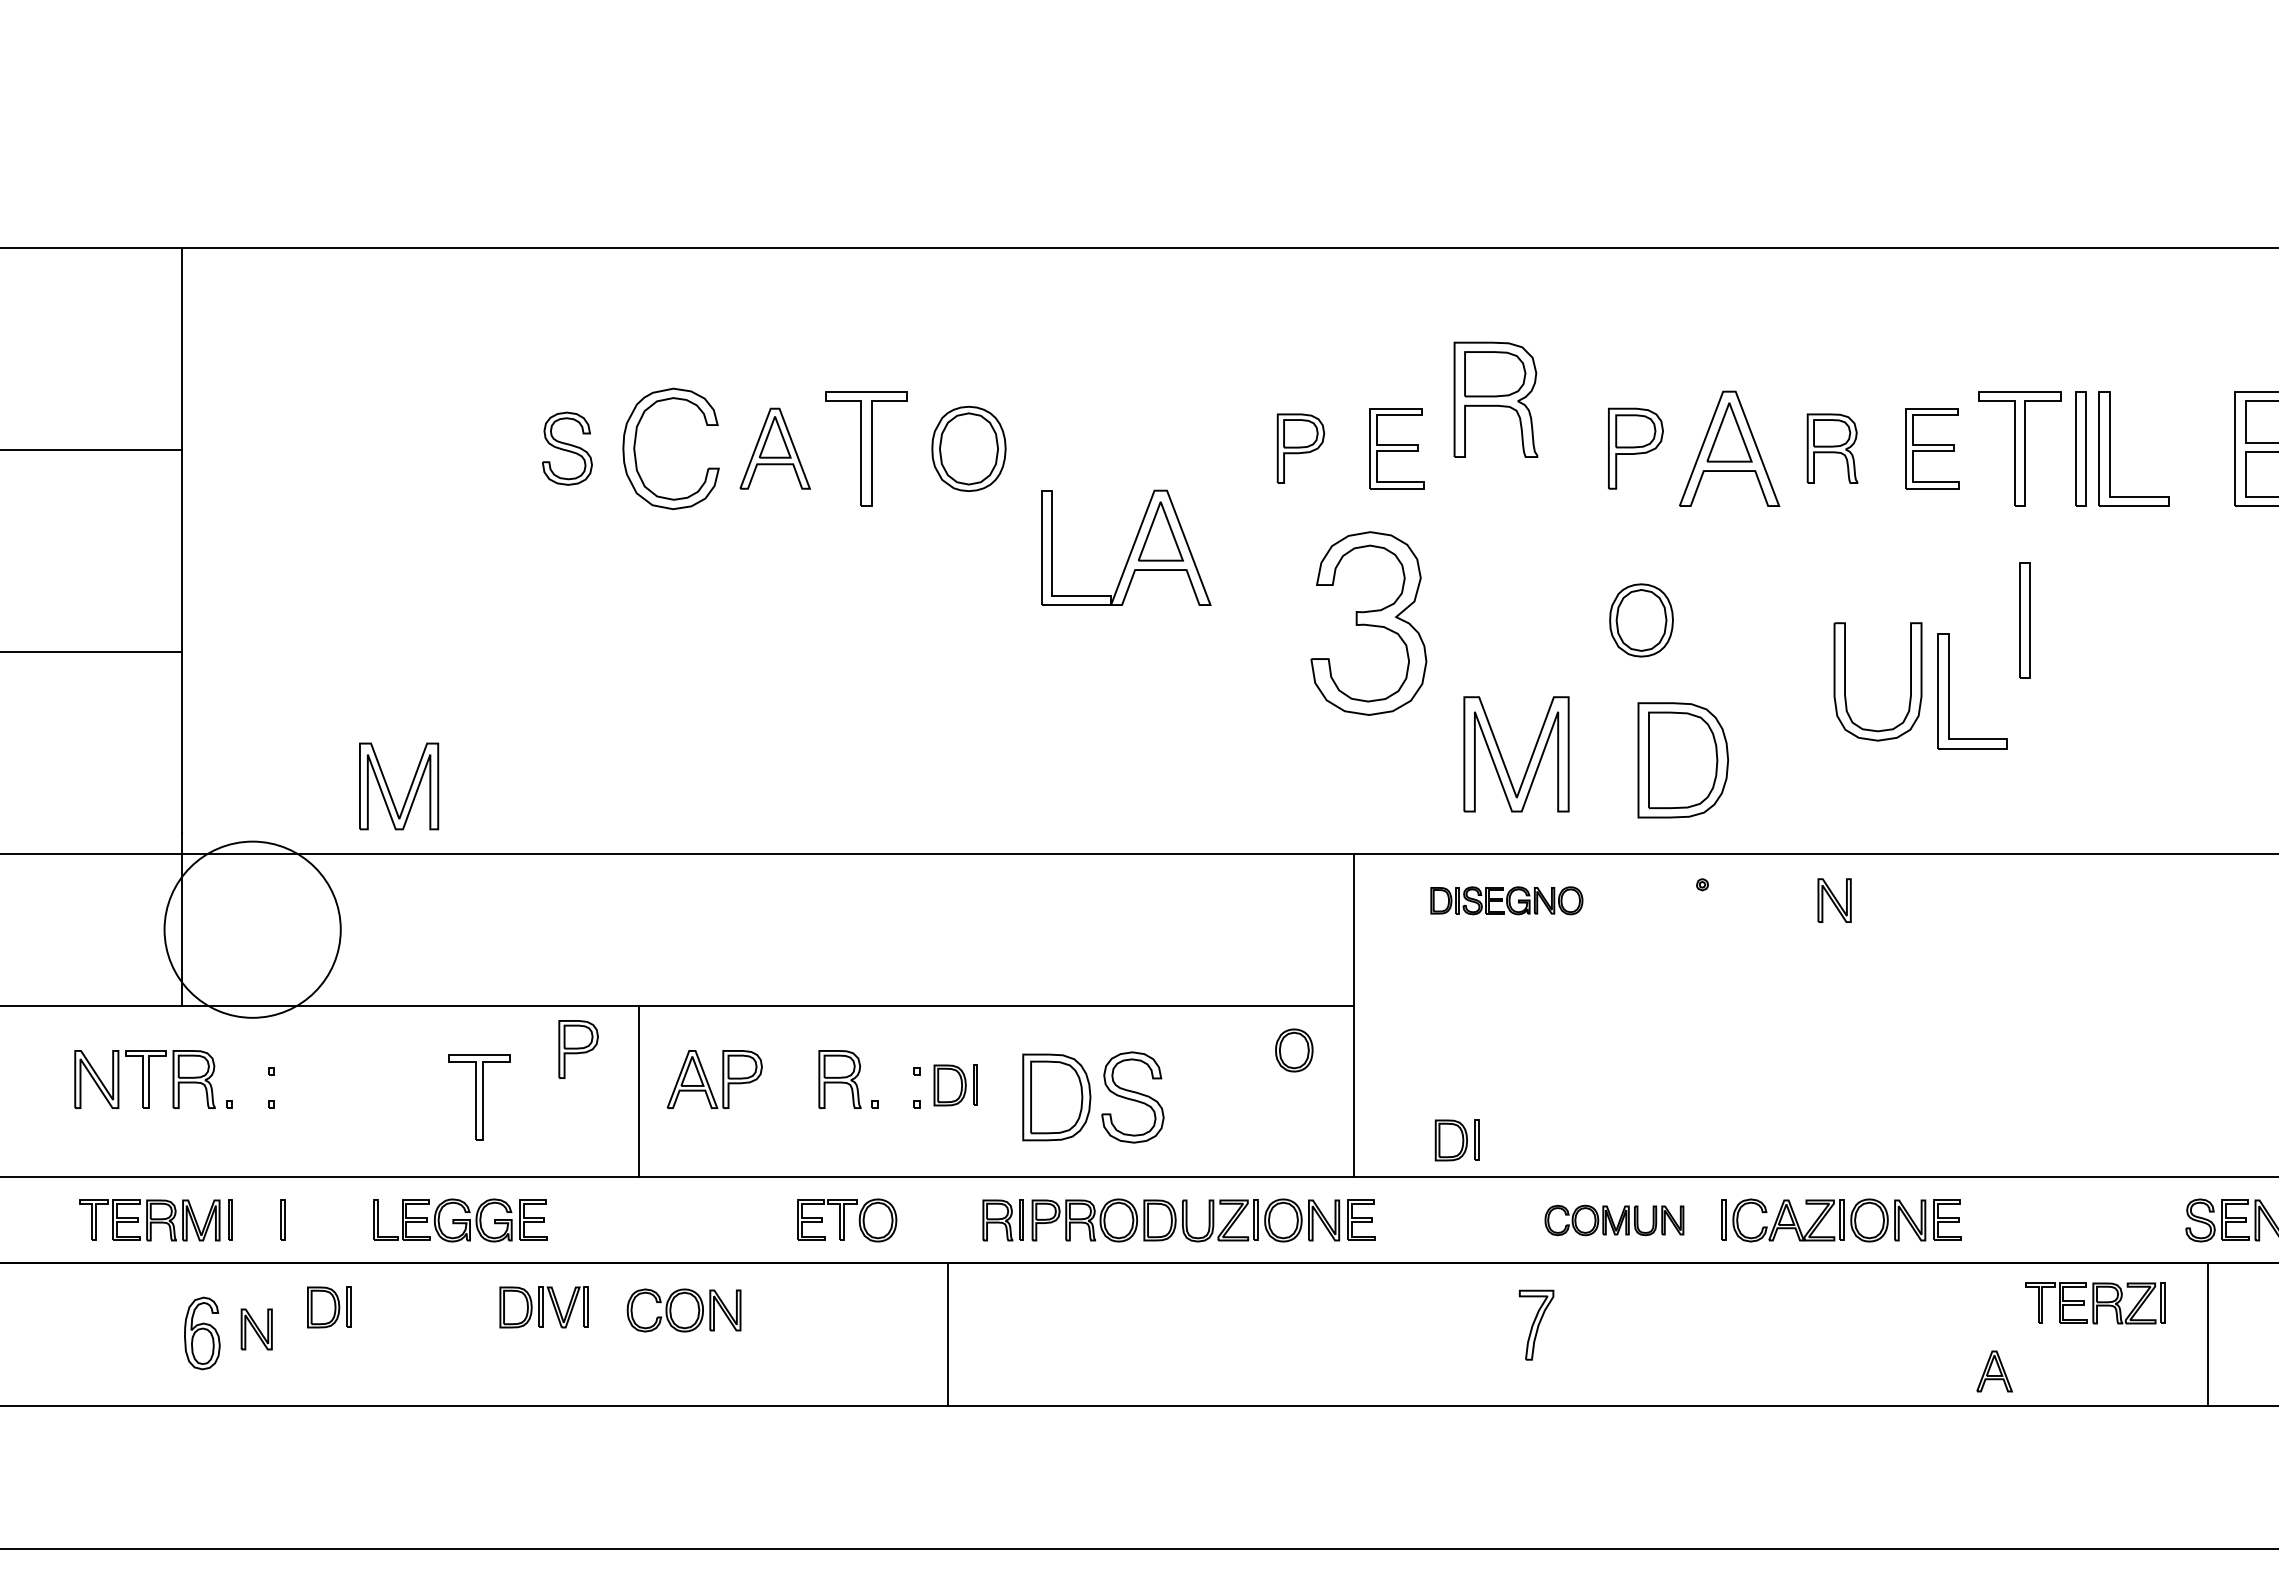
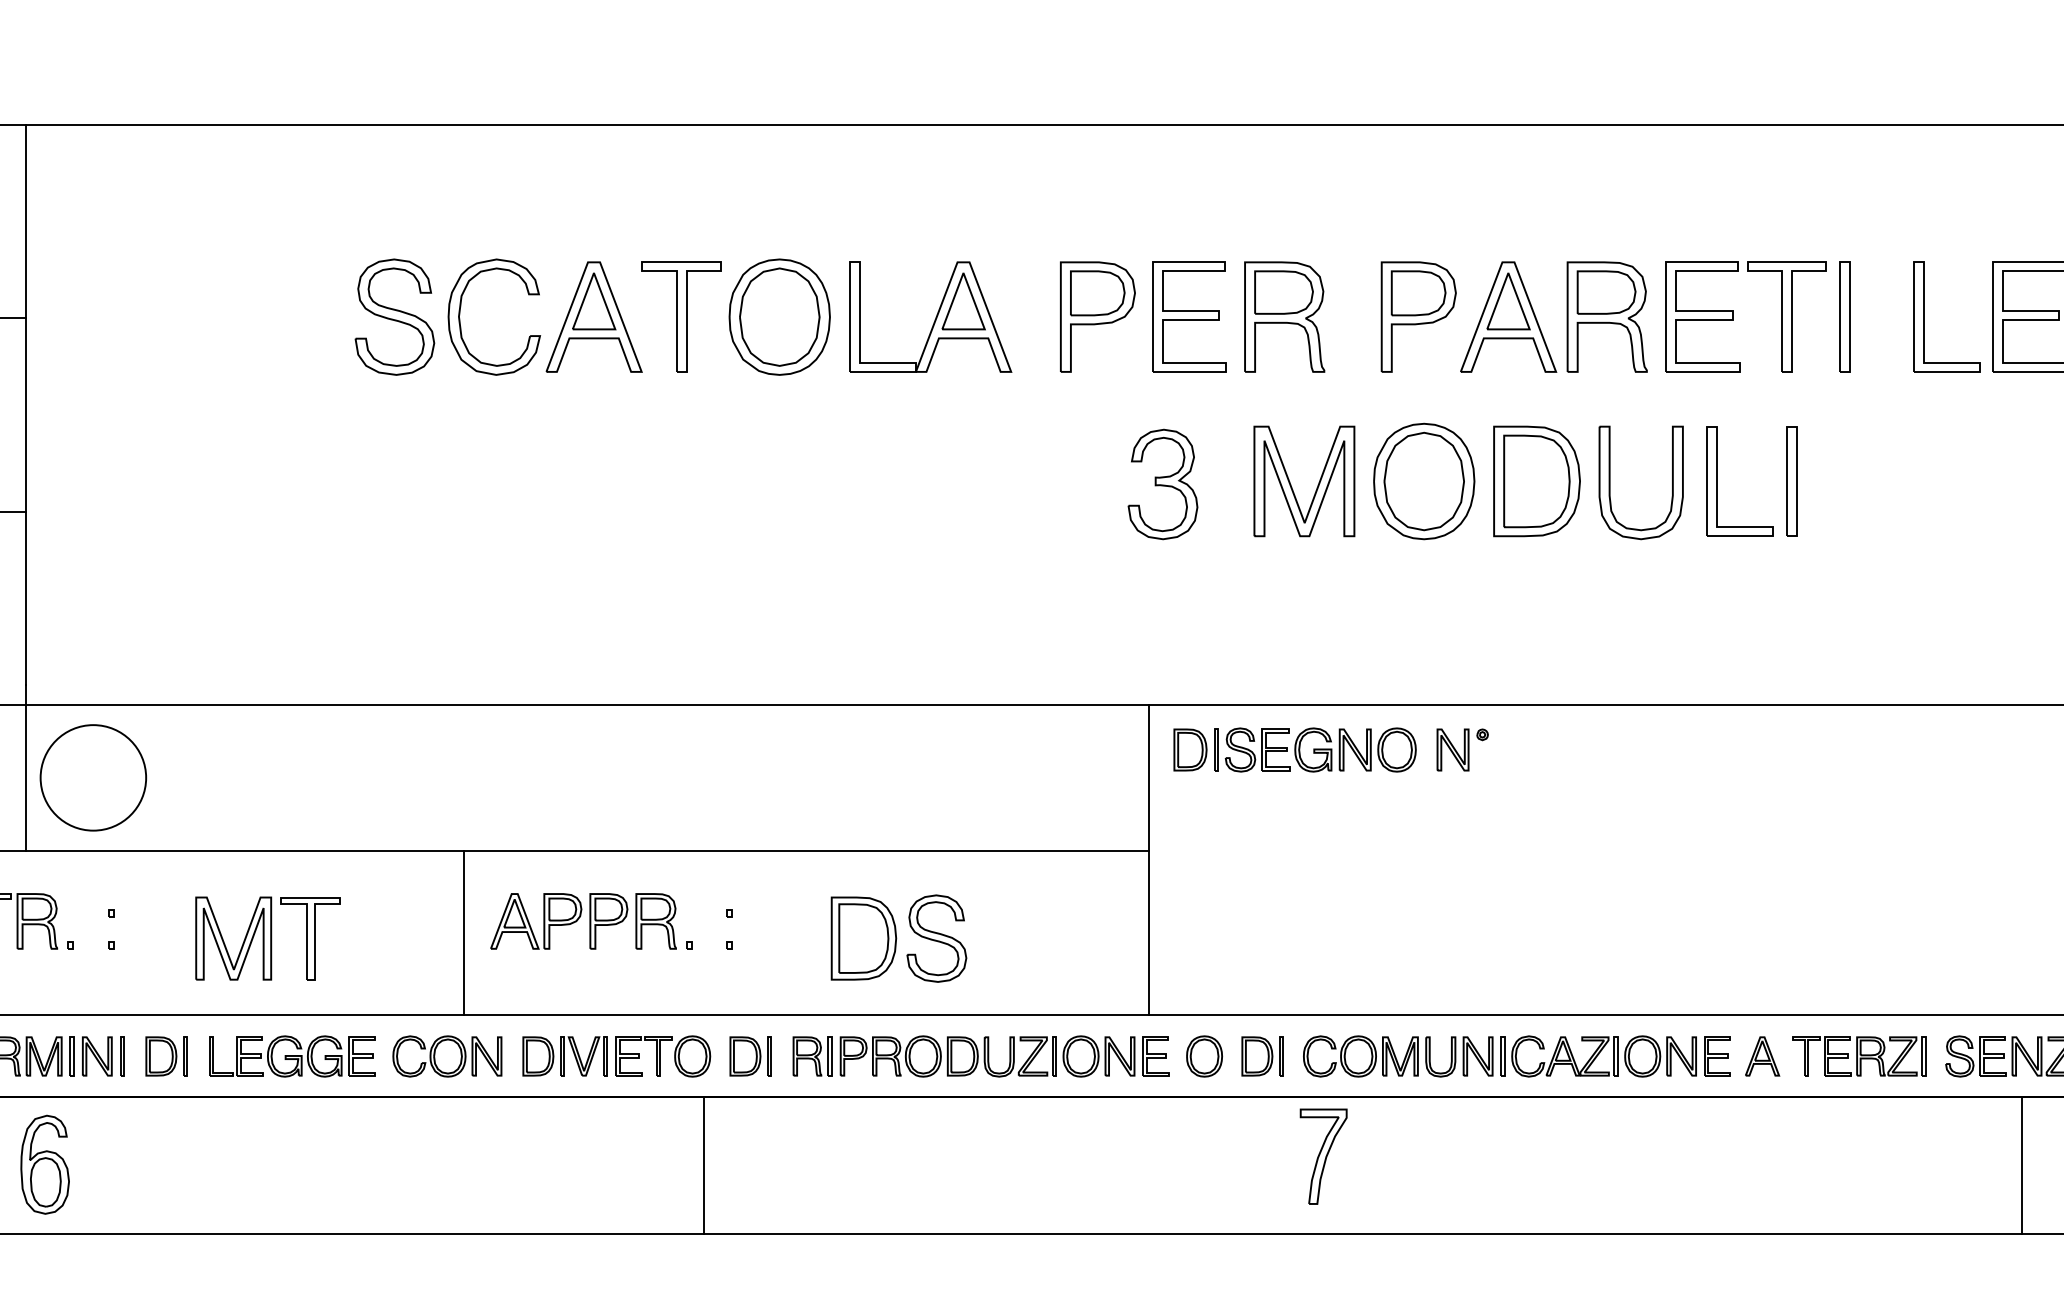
part: (1495, 399) -> (1284, 316), moved
part: (567, 448) -> (395, 316), size x1.67
part: (774, 448) -> (593, 316), size x1.43
part: (968, 448) -> (779, 316), size x1.43
part: (1300, 448) -> (1097, 316), size x1.67
part: (1396, 448) -> (1189, 316), size x1.43
part: (1635, 448) -> (1418, 316), size x1.43
part: (1832, 448) -> (1607, 316), size x1.67
part: (1932, 448) -> (1703, 316), size x1.43
part: (2110, 448) -> (1924, 316), moved
part: (1126, 547) -> (930, 316), moved
part: (1641, 620) -> (1424, 481), size x1.67
part: (1368, 623) -> (1162, 484), size x0.62
part: (1845, 681) -> (1610, 482), moved
part: (1949, 691) -> (1717, 481), moved
part: (1503, 758) -> (1291, 485), moved
part: (1683, 760) -> (1537, 481), moved
part: (408, 790) -> (242, 942), moved
part: (1506, 900) -> (1294, 749), size x1.67
part: (1834, 900) -> (1452, 749), moved
circle: (252, 929) -> (93, 777), size x0.62
part: (578, 1049) -> (608, 921), moved
part: (1294, 1050) -> (1204, 1056), moved
part: (955, 1085) -> (750, 1056), moved
part: (1456, 1140) -> (1262, 1056), moved
part: (1614, 1220) -> (1398, 1056), size x1.43
part: (2095, 1303) -> (1859, 1056), moved
part: (329, 1307) -> (167, 1056), moved
part: (543, 1307) -> (564, 1056), moved
part: (683, 1310) -> (446, 1056), moved
part: (1536, 1325) -> (1323, 1157), size x1.43
part: (256, 1329) -> (97, 1056), moved
part: (202, 1333) -> (45, 1164), size x1.43
line: (948, 1333) -> (703, 1164), moved
line: (2208, 1333) -> (2022, 1164), moved
part: (1994, 1371) -> (1762, 1056), moved

